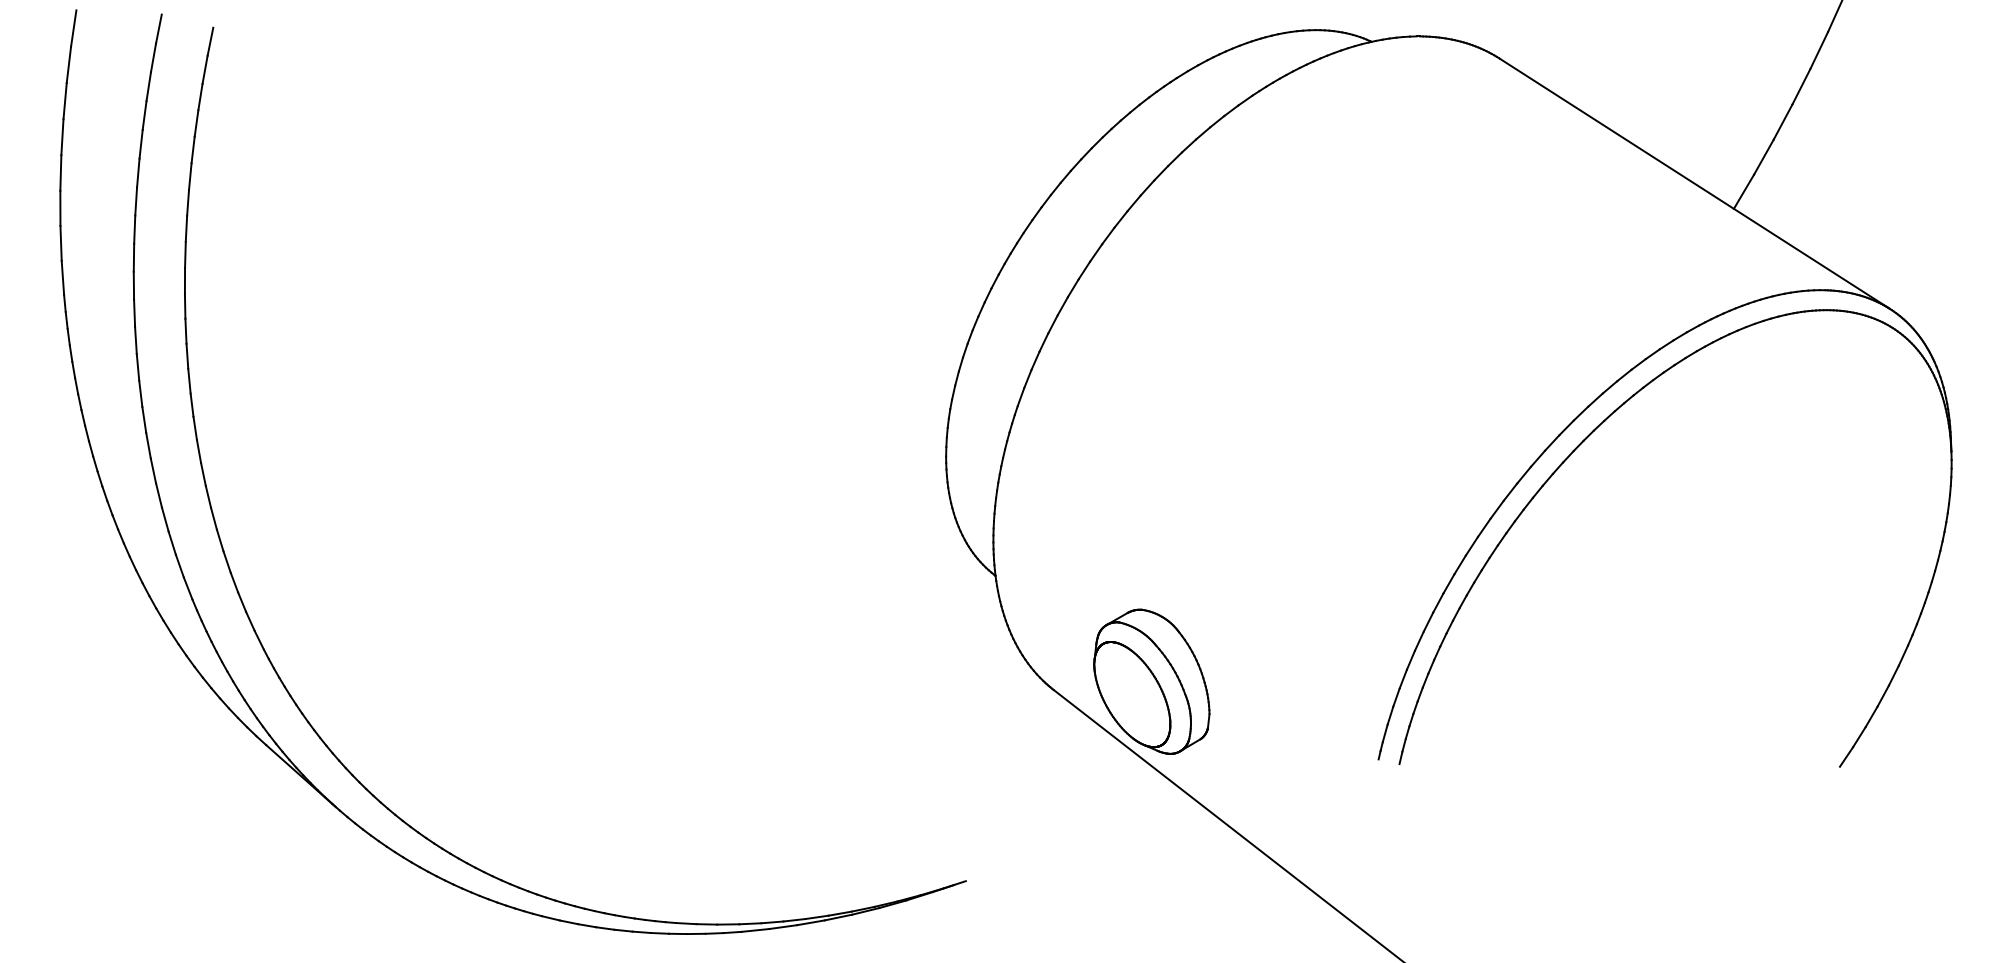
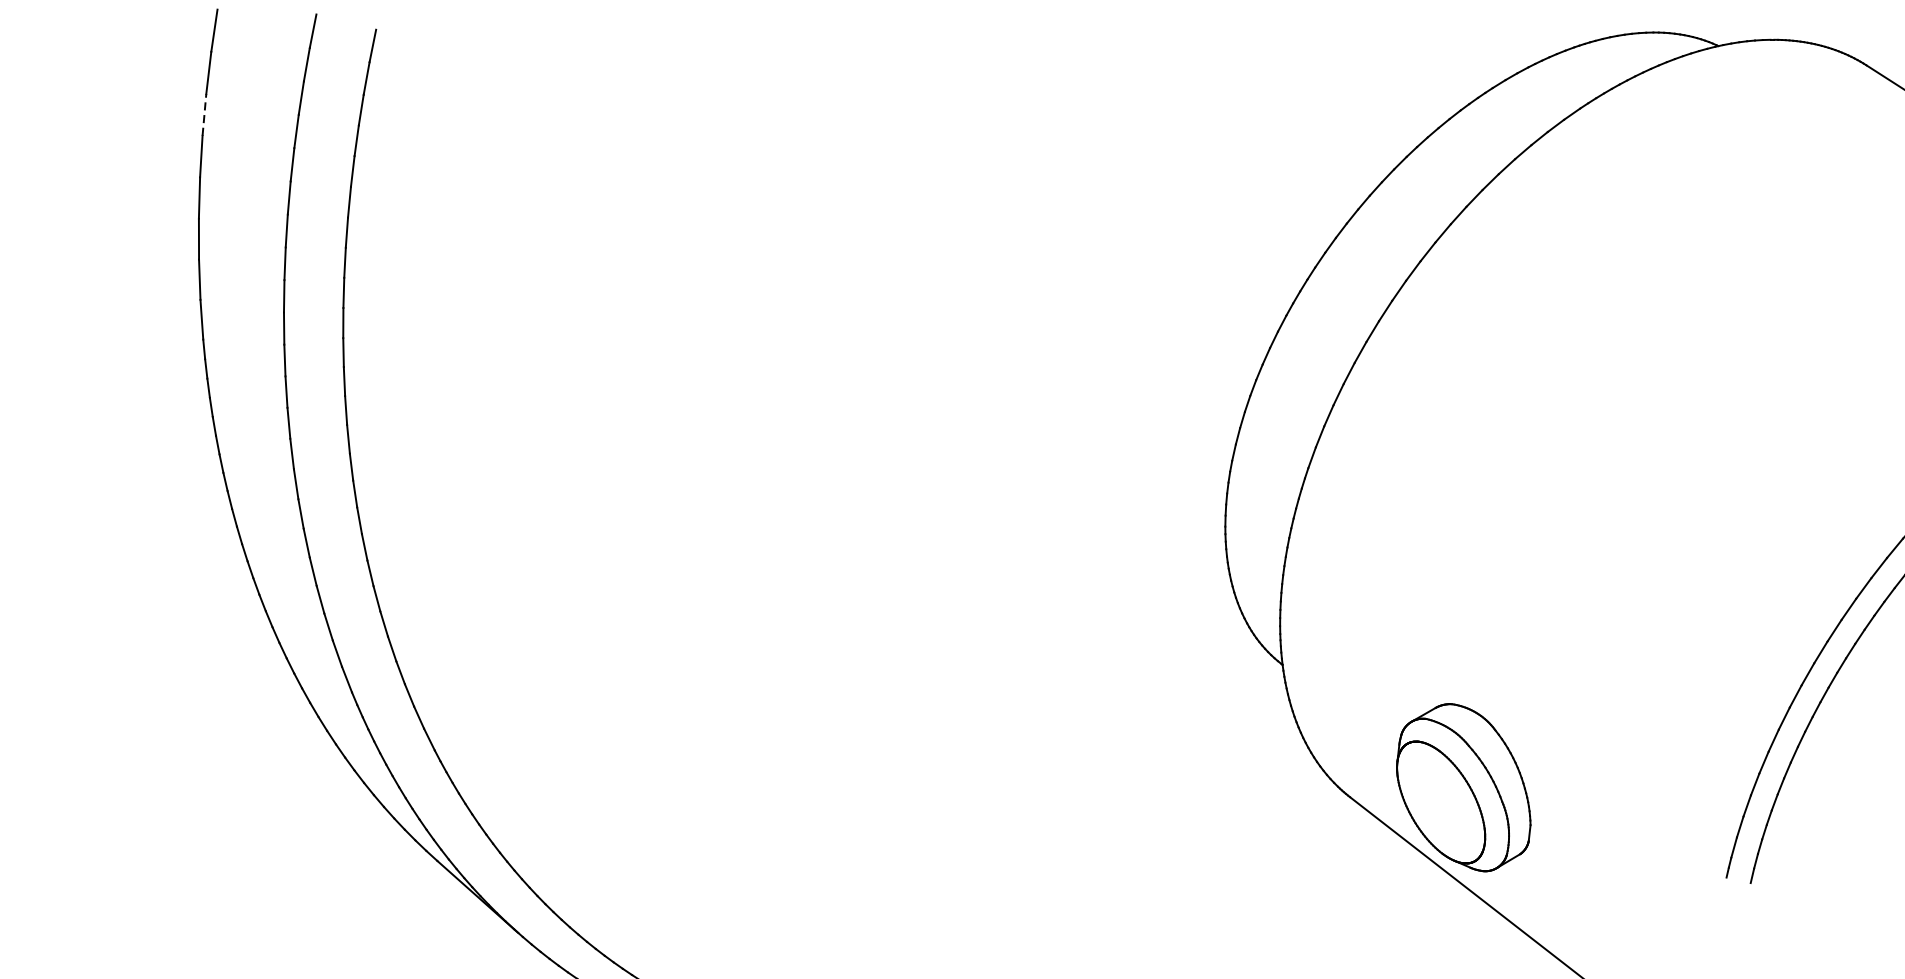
line: (65, 100) -> (204, 114), solid -> dashed

